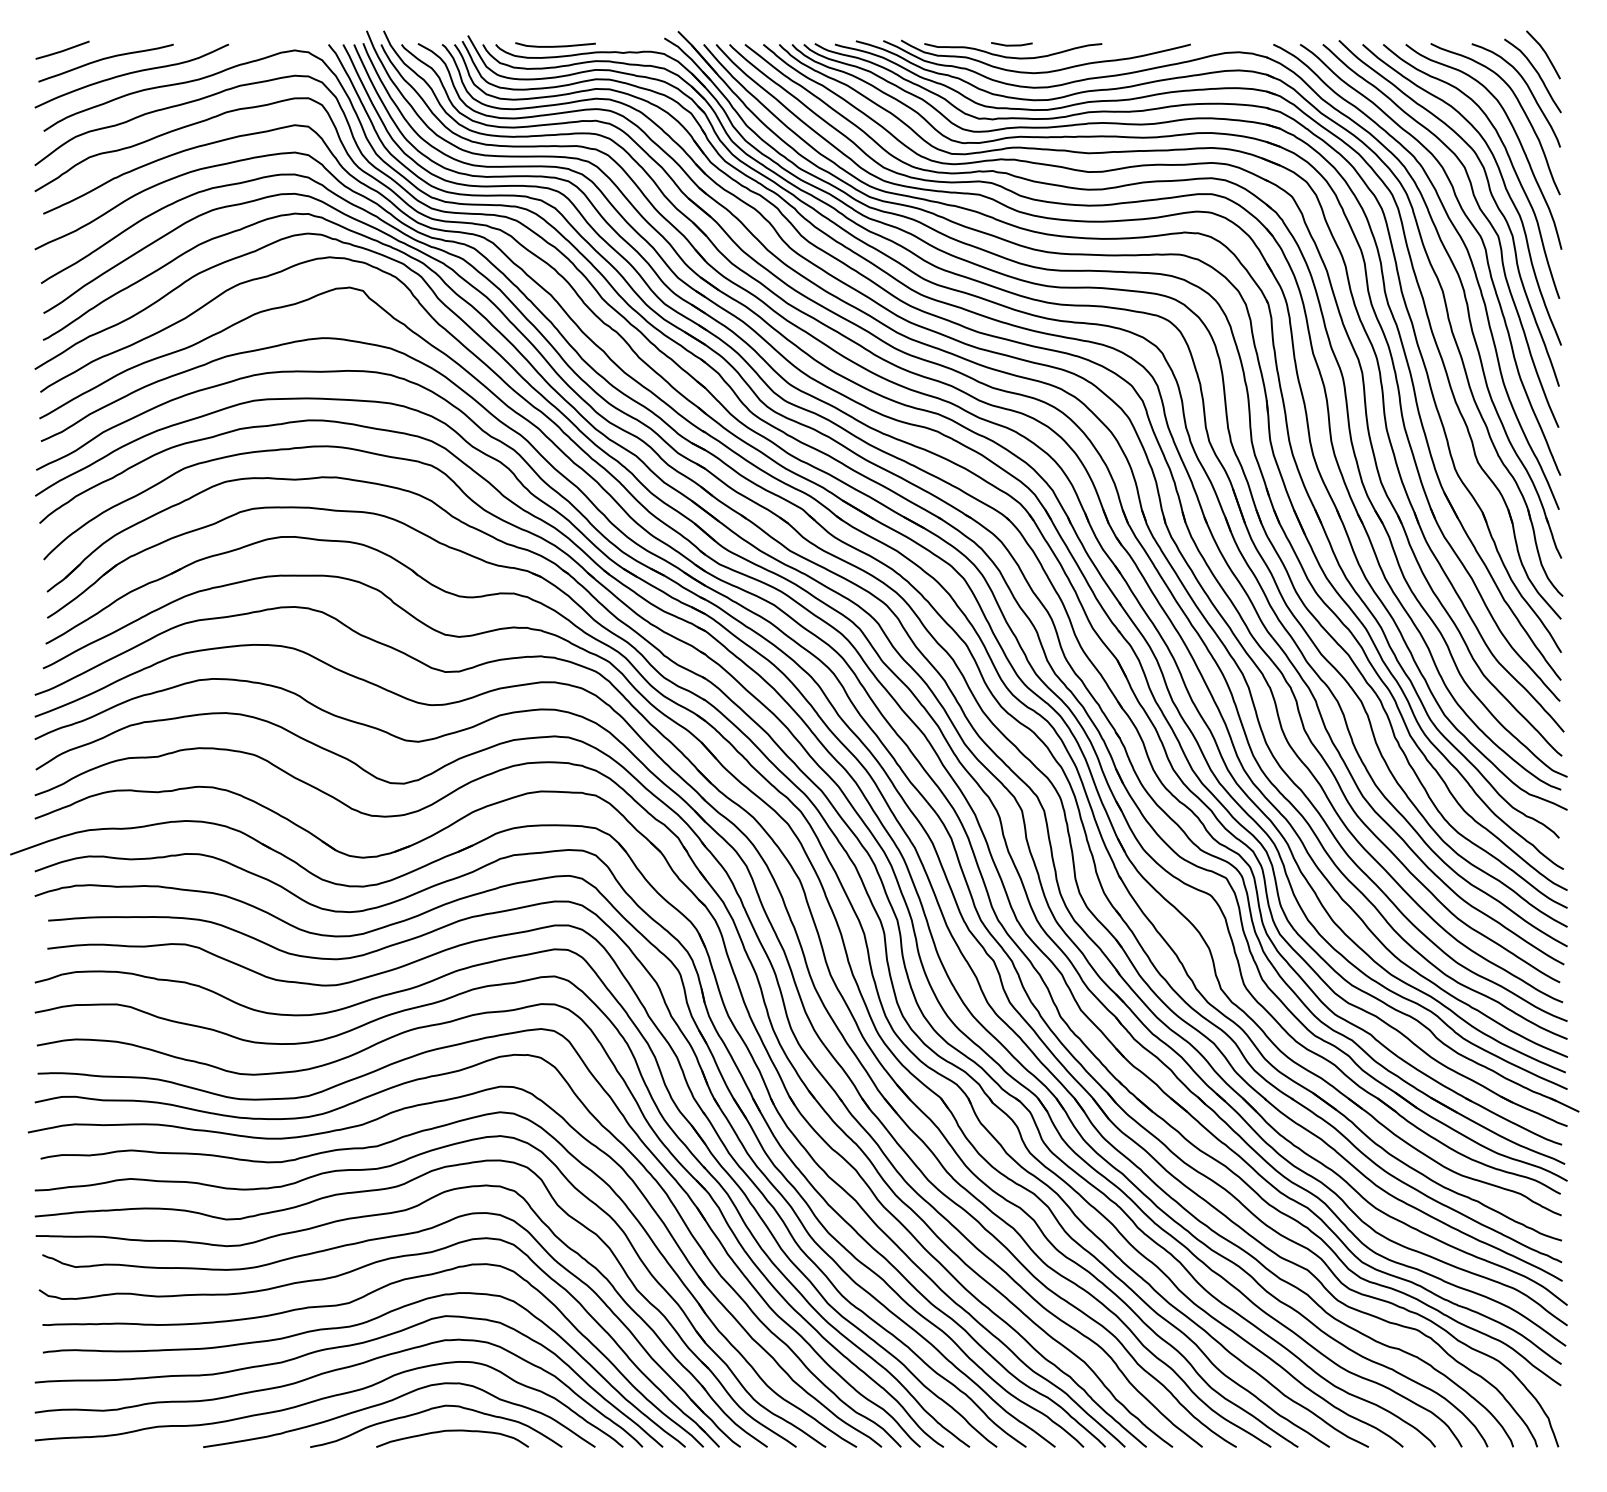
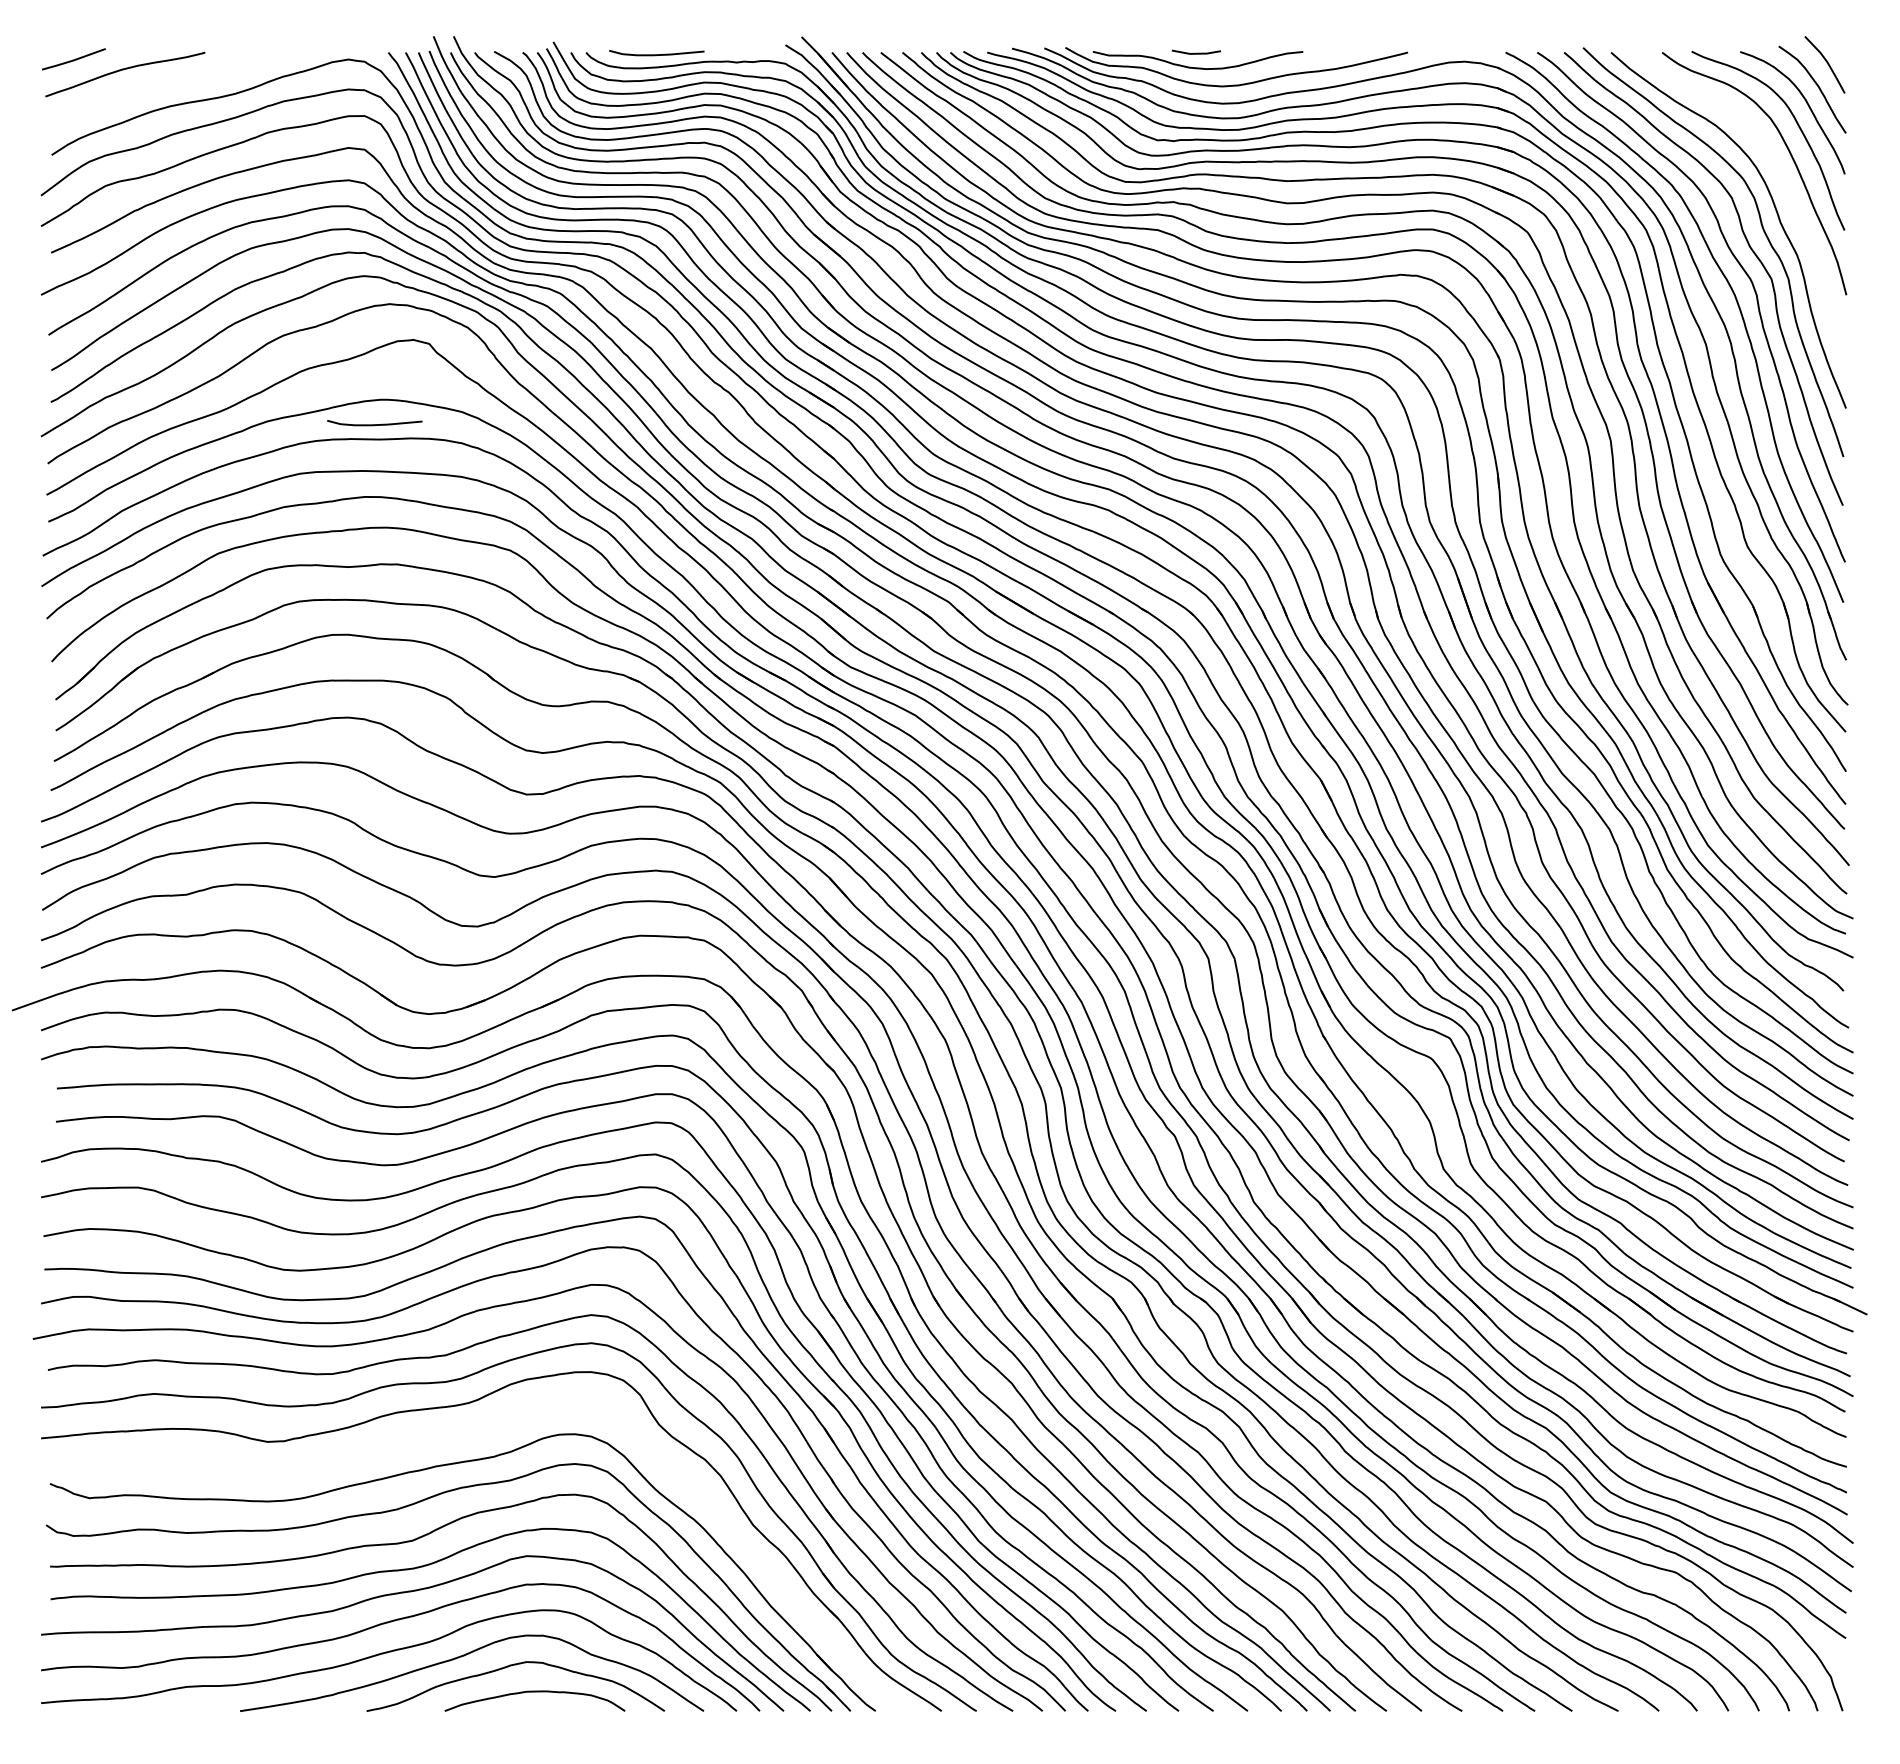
curve: (130, 74) -> (154, 87), removed
curve: (1507, 156) -> (1782, 184), removed
curve: (316, 359) -> (374, 424), added
part: (391, 1214) -> (462, 1435), removed

